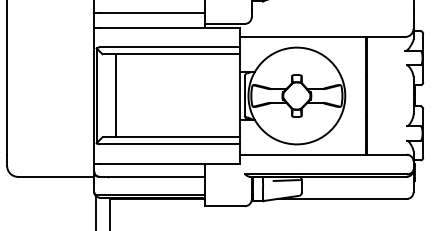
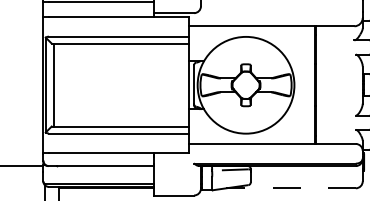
line: (116, 95) -> (54, 84), moved
line: (341, 199) -> (290, 188), solid -> dashed

